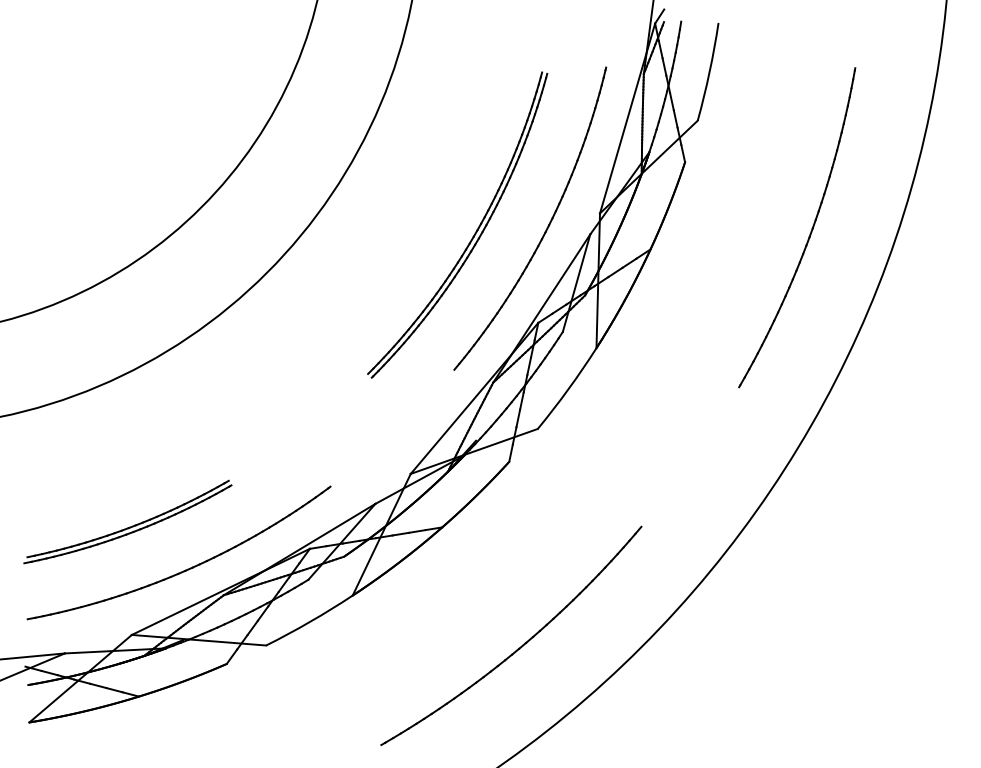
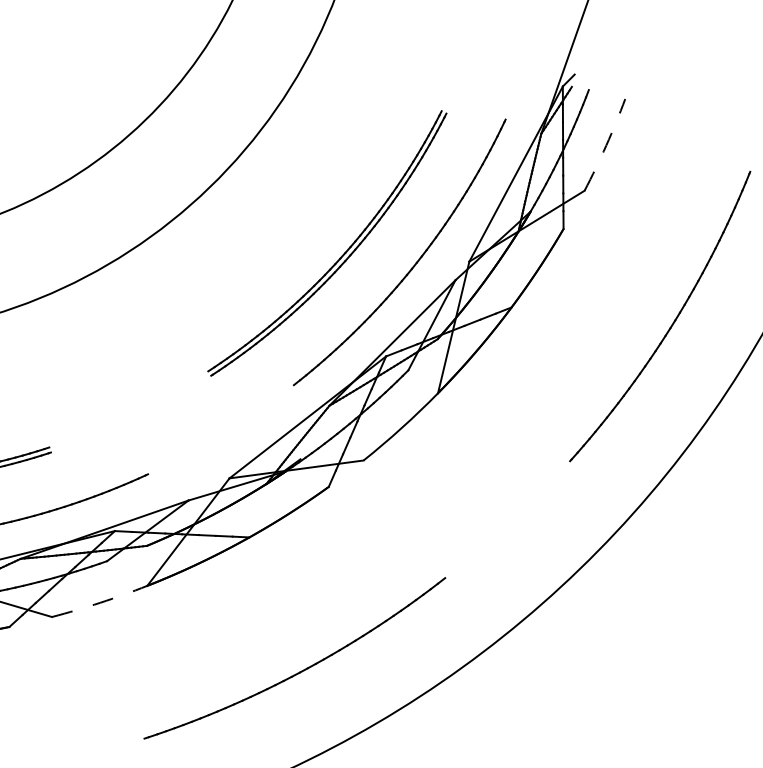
arc: (709, 72) -> (606, 145), solid -> dashed
arc: (310, 621) -> (100, 602), solid -> dashed

